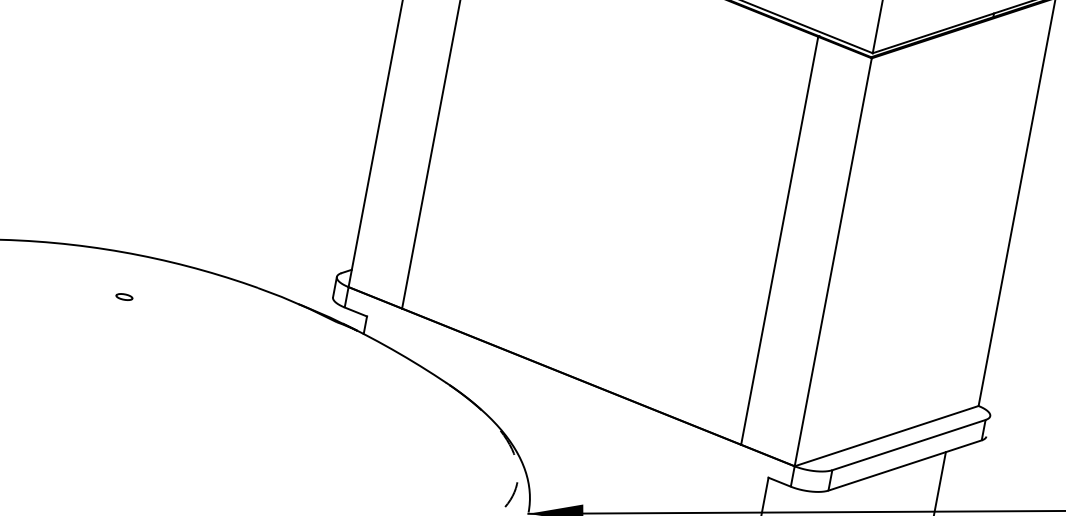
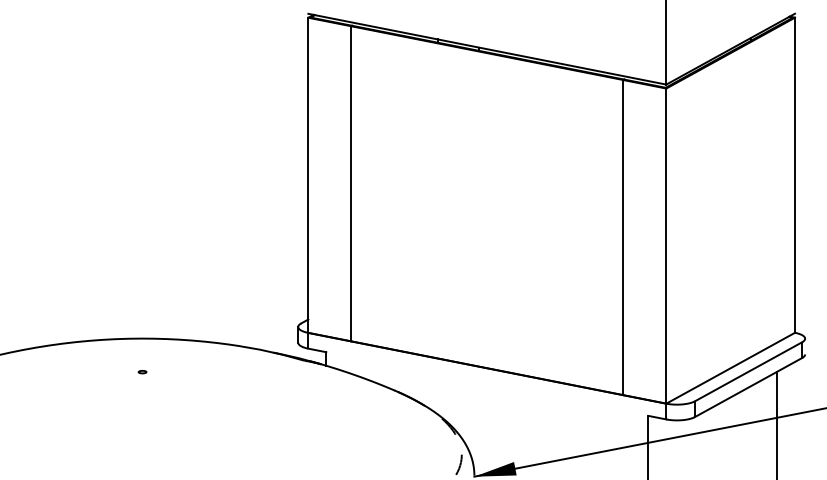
part: (124, 297) -> (142, 372), size x0.62

